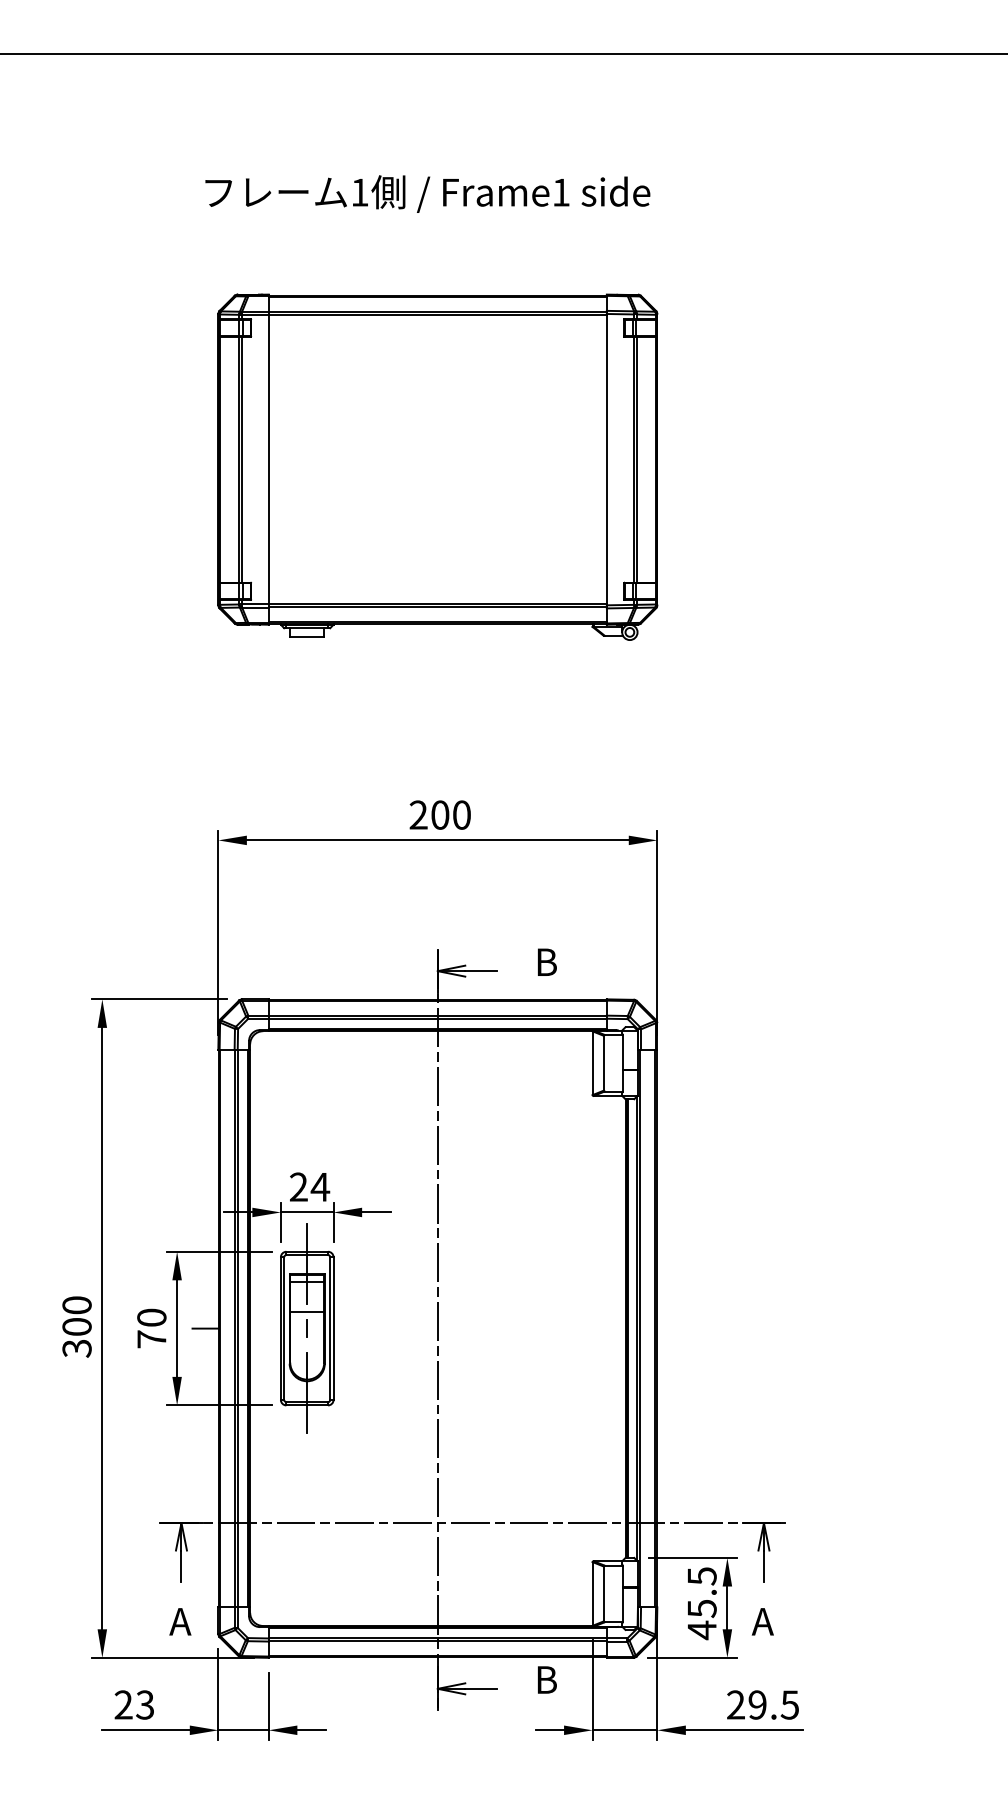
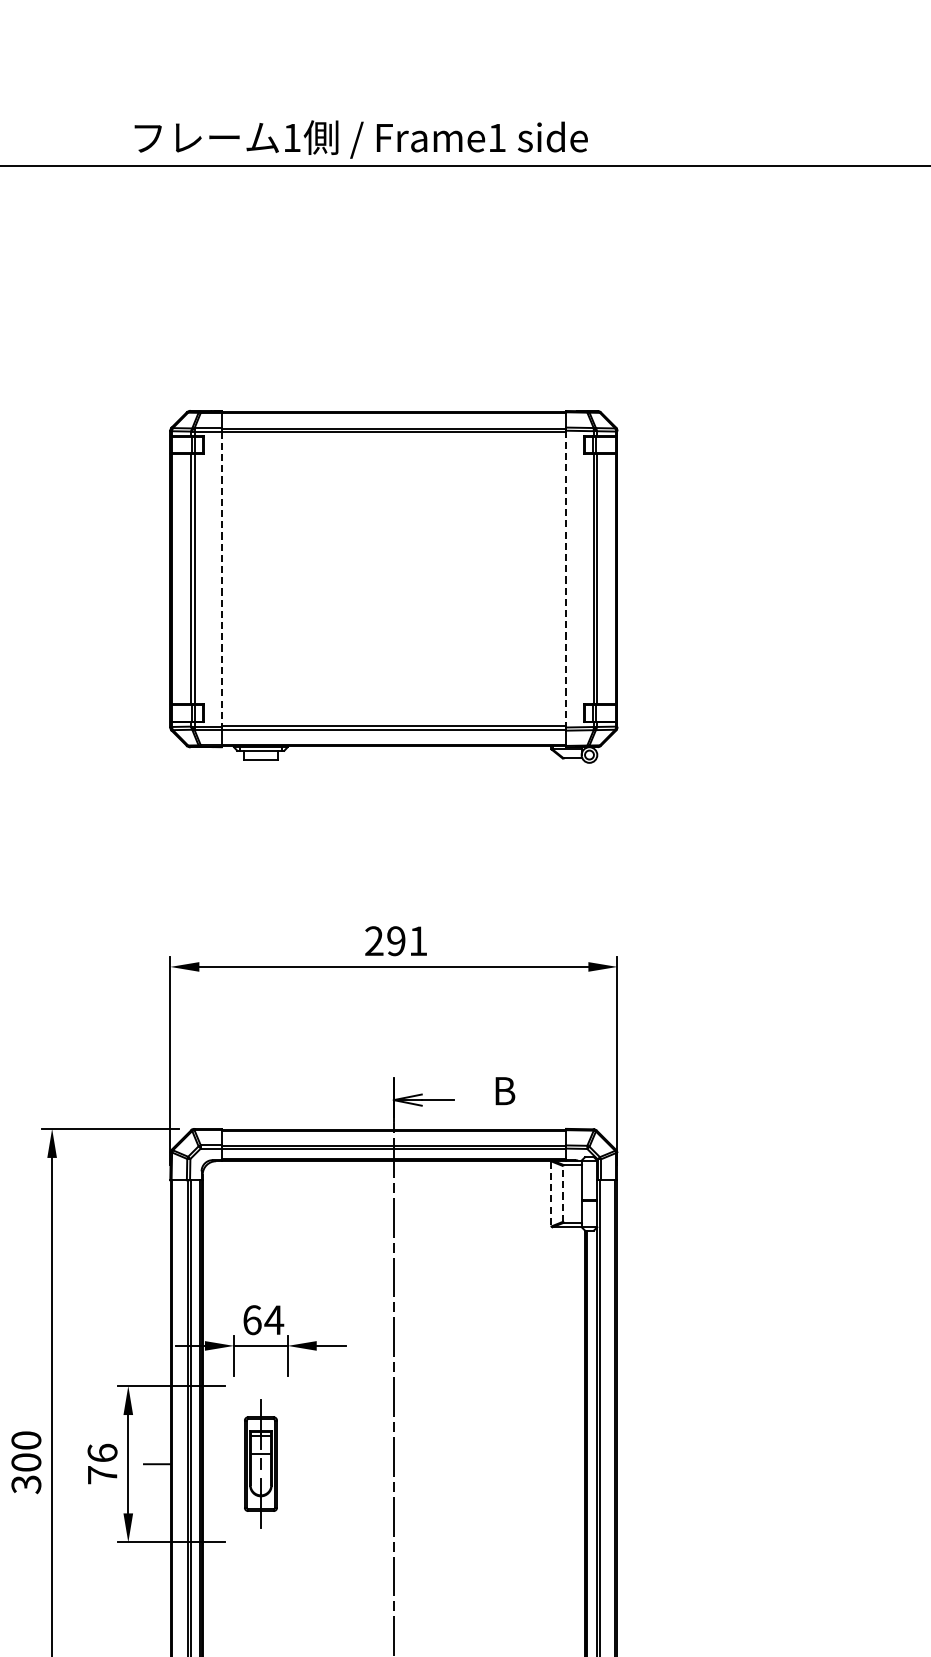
text: (427, 193) -> (360, 138), moved
line: (268, 459) -> (221, 578), solid -> dashed
line: (606, 459) -> (565, 578), solid -> dashed
text: (450, 814) -> (406, 940), 200 -> 291
line: (592, 1063) -> (551, 1194), solid -> dashed
line: (603, 1063) -> (562, 1194), solid -> dashed
text: (299, 1186) -> (252, 1319), 24 -> 64
text: (151, 1317) -> (102, 1452), 70 -> 76
part: (307, 1328) -> (261, 1464), size x0.6

